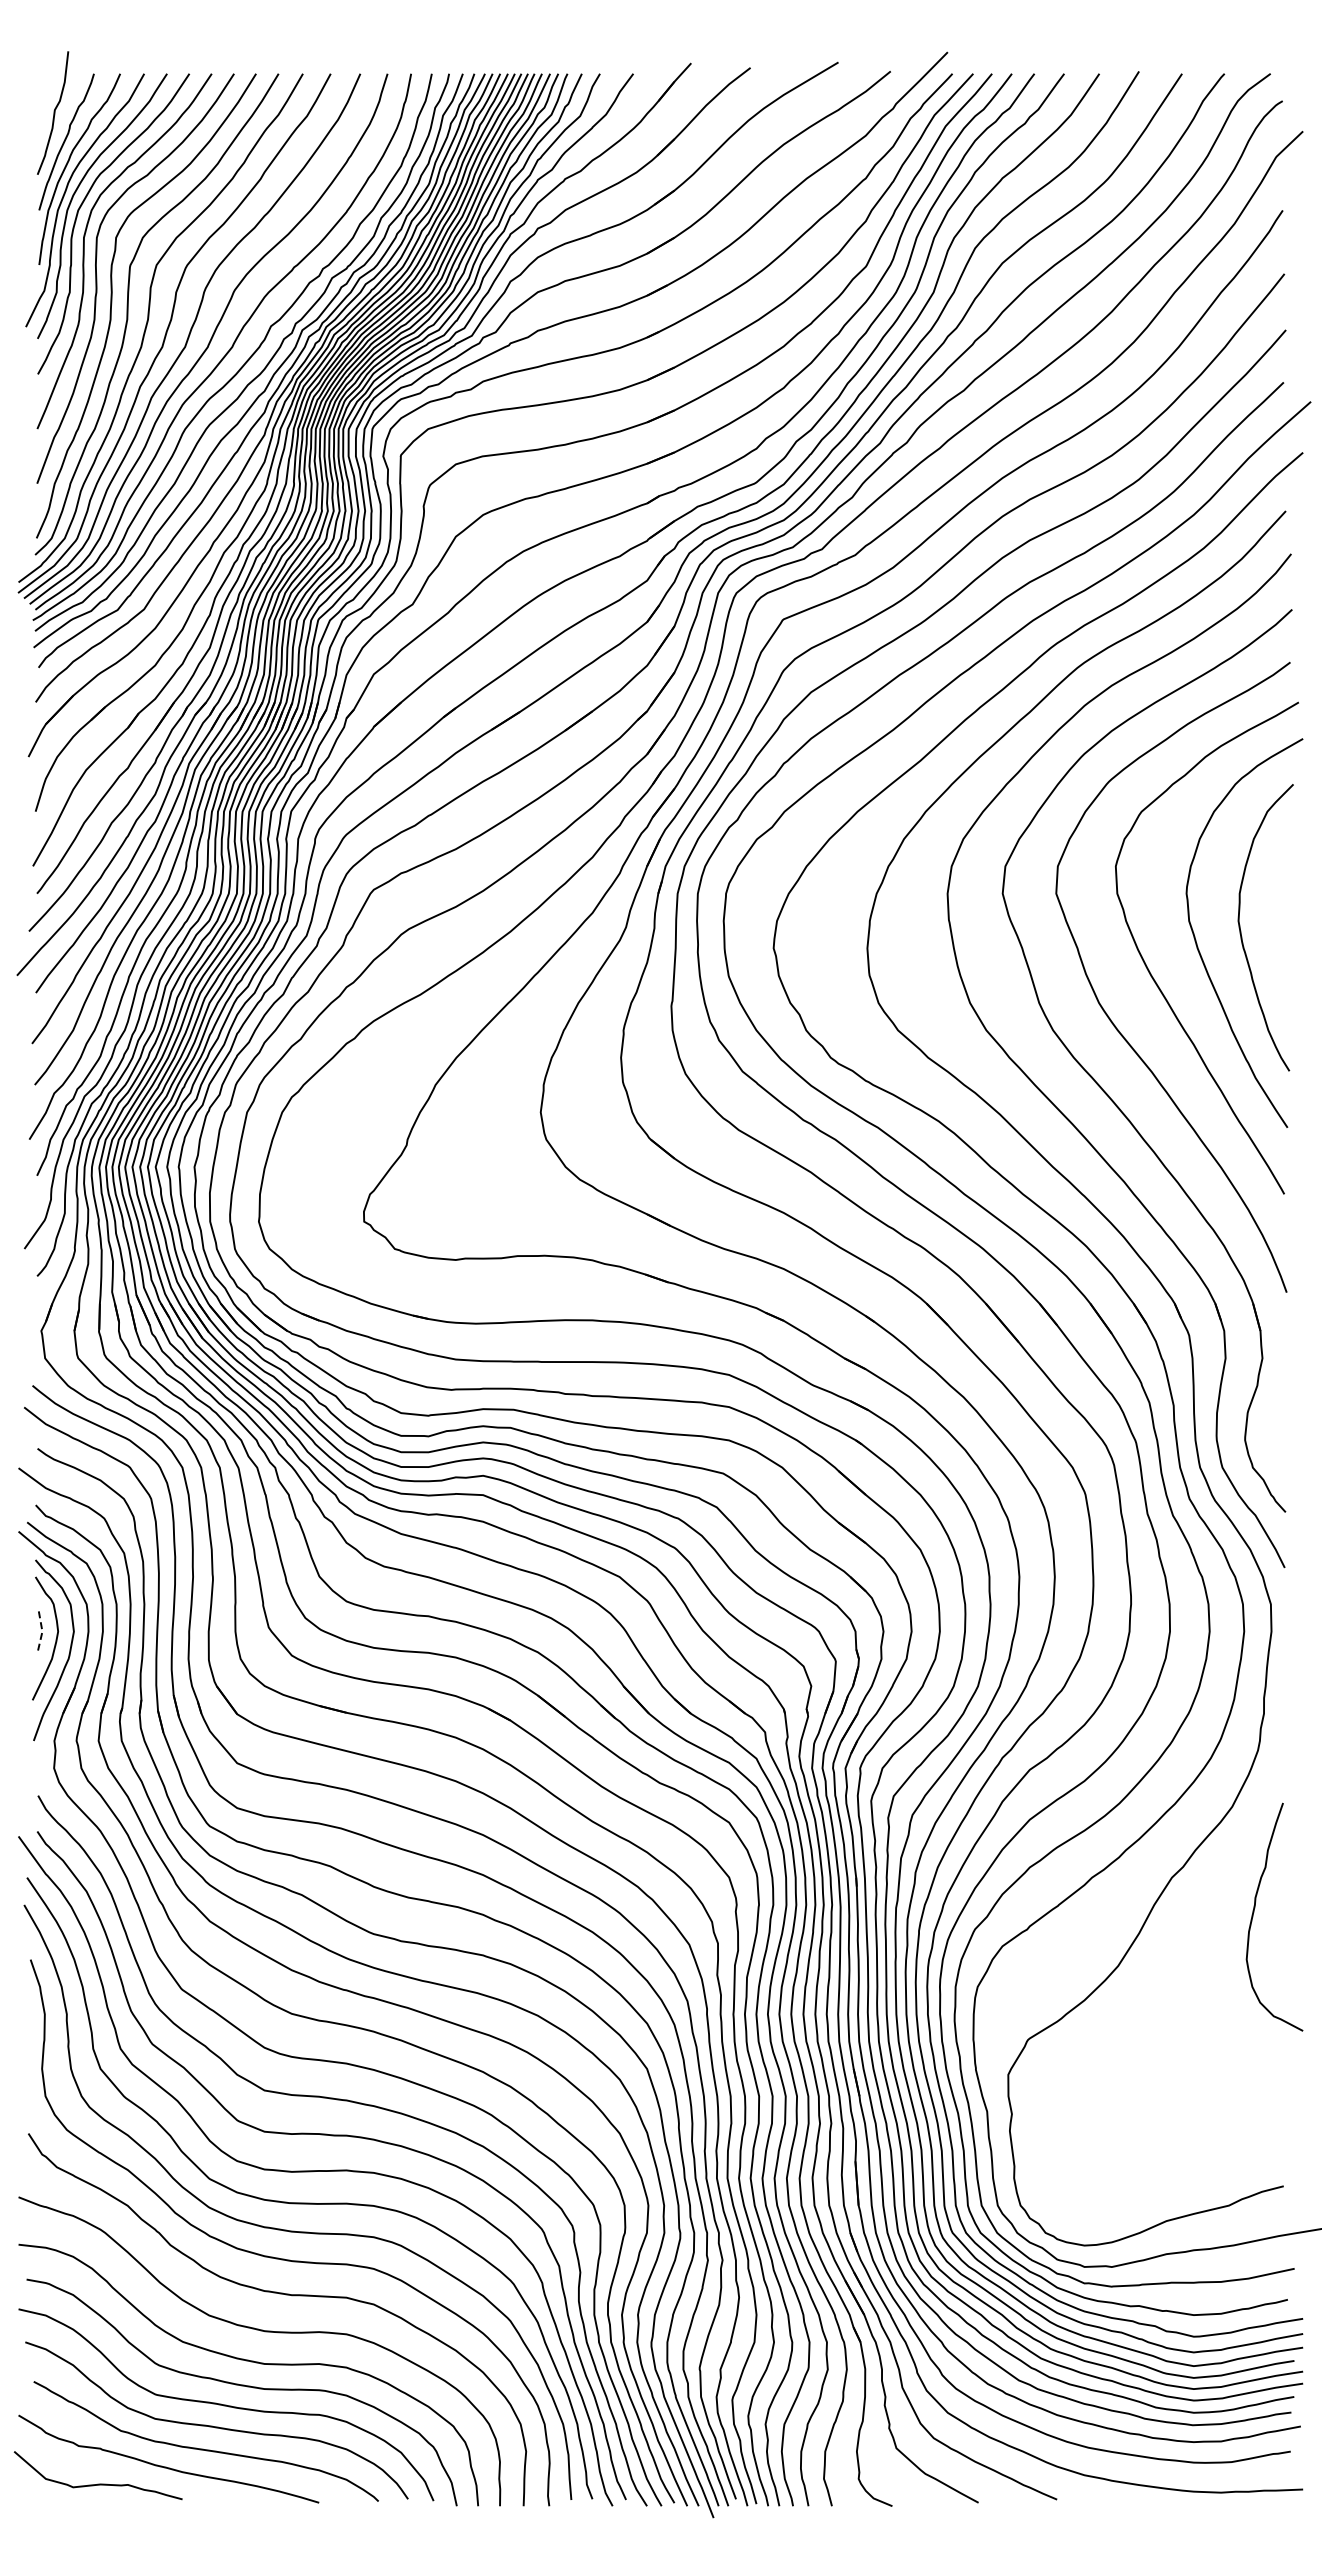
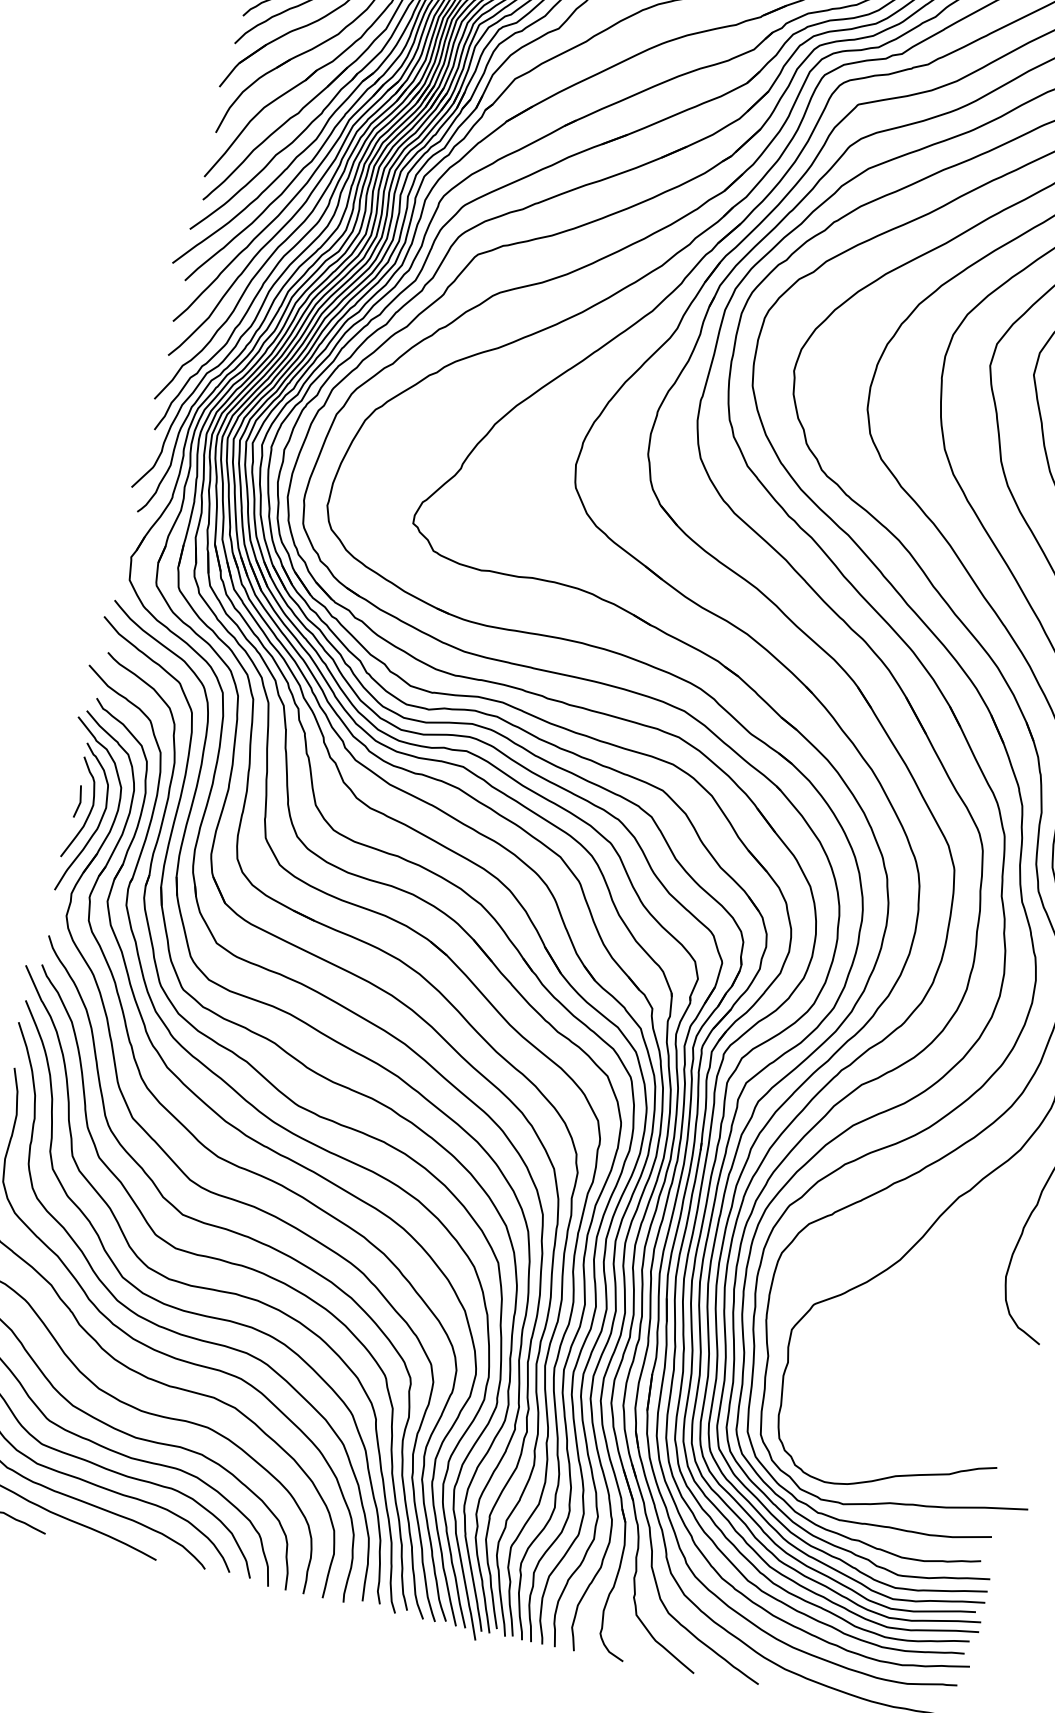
line: (42, 1631) -> (80, 802), dashed -> solid

